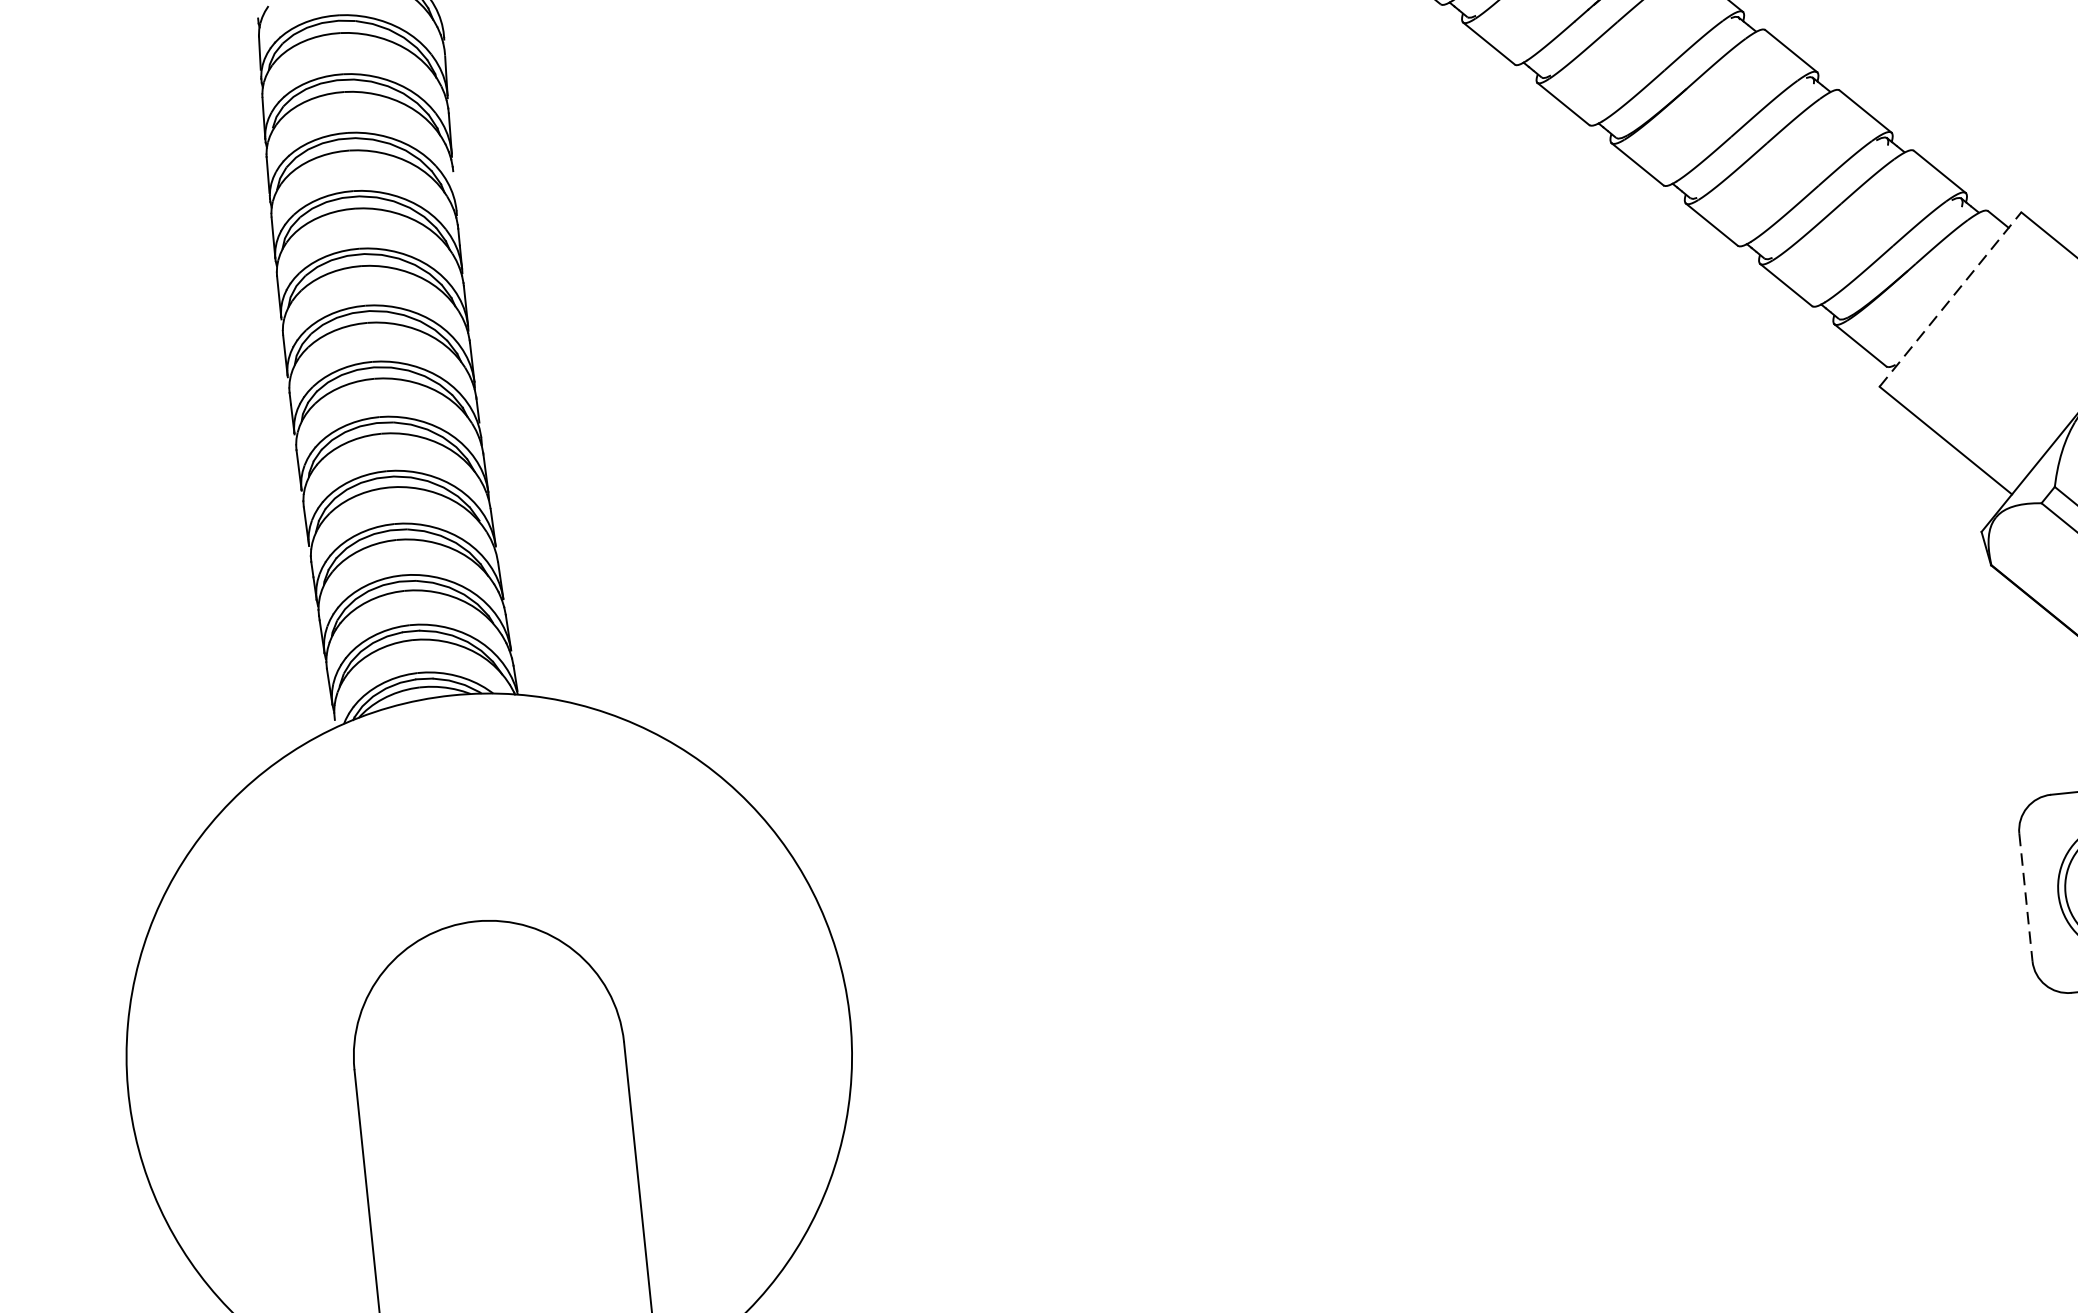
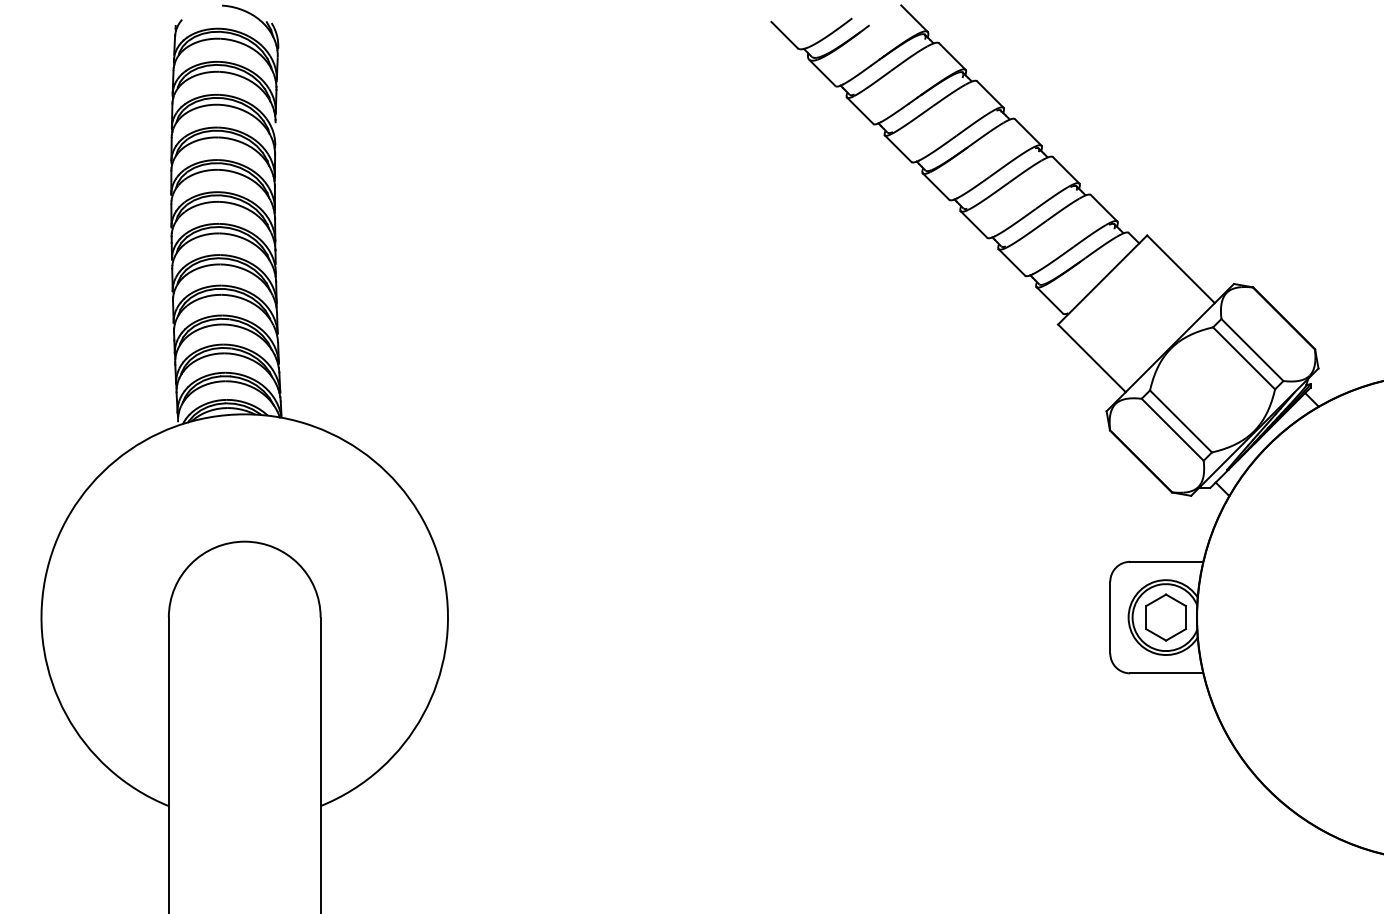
line: (1950, 300) -> (1102, 280), dashed -> solid
line: (2026, 897) -> (1110, 617), dashed -> solid

